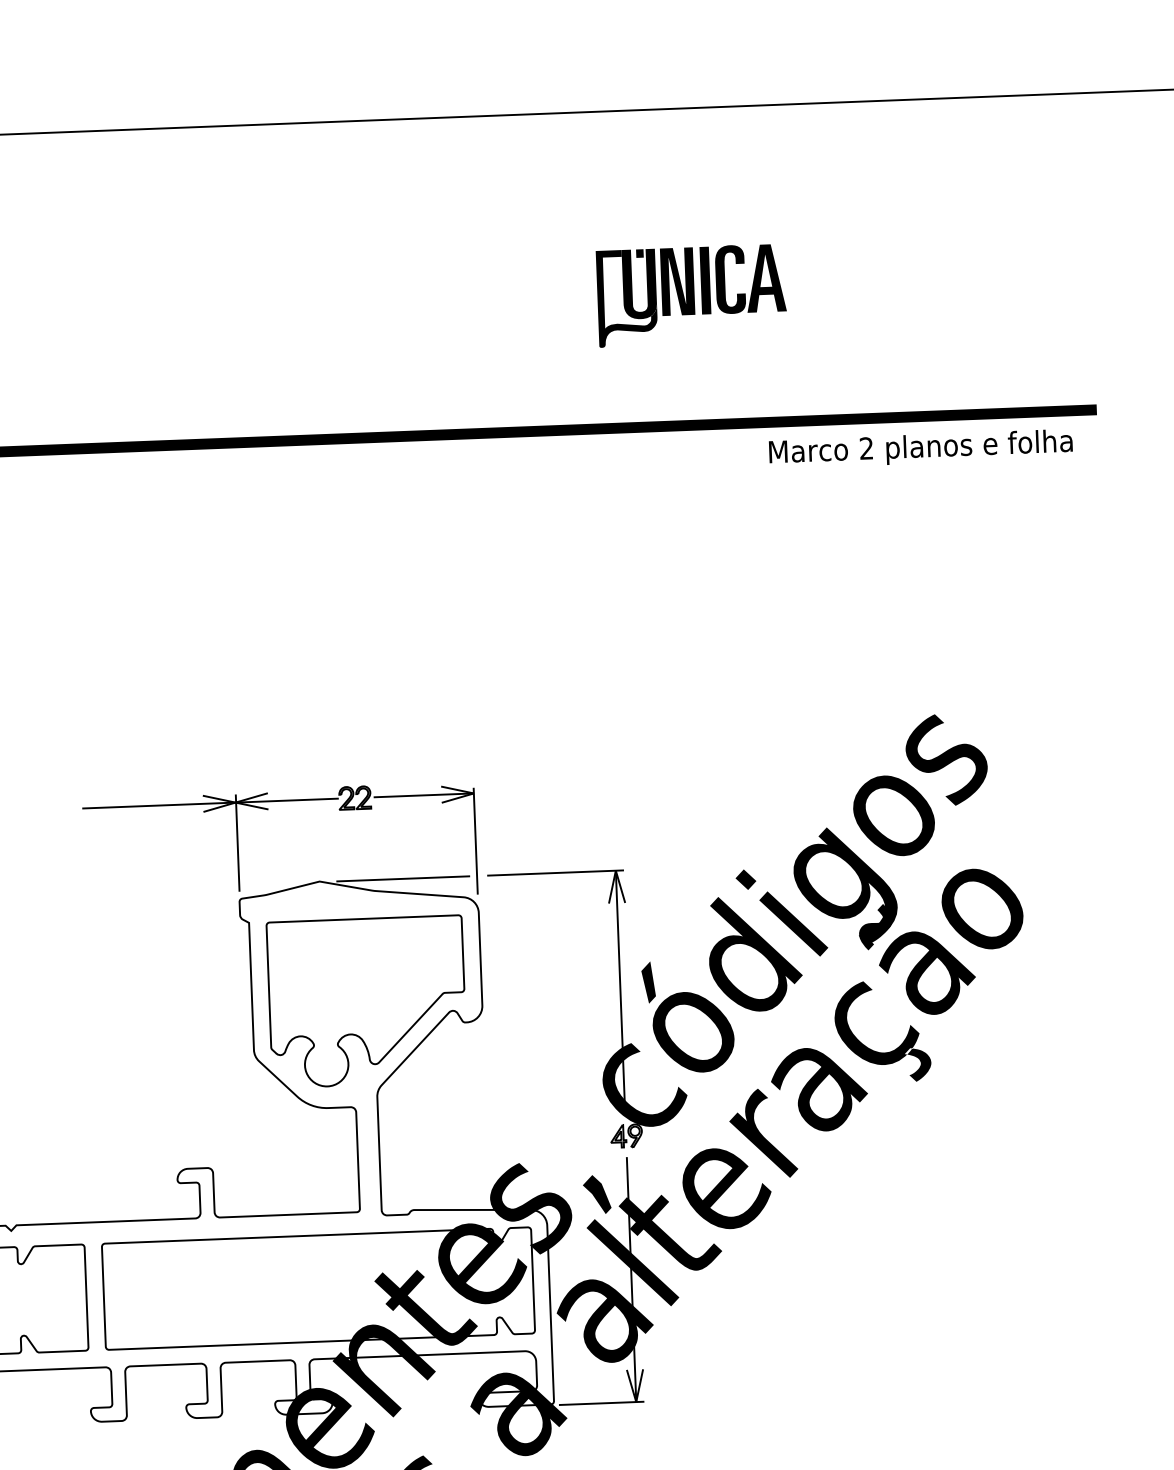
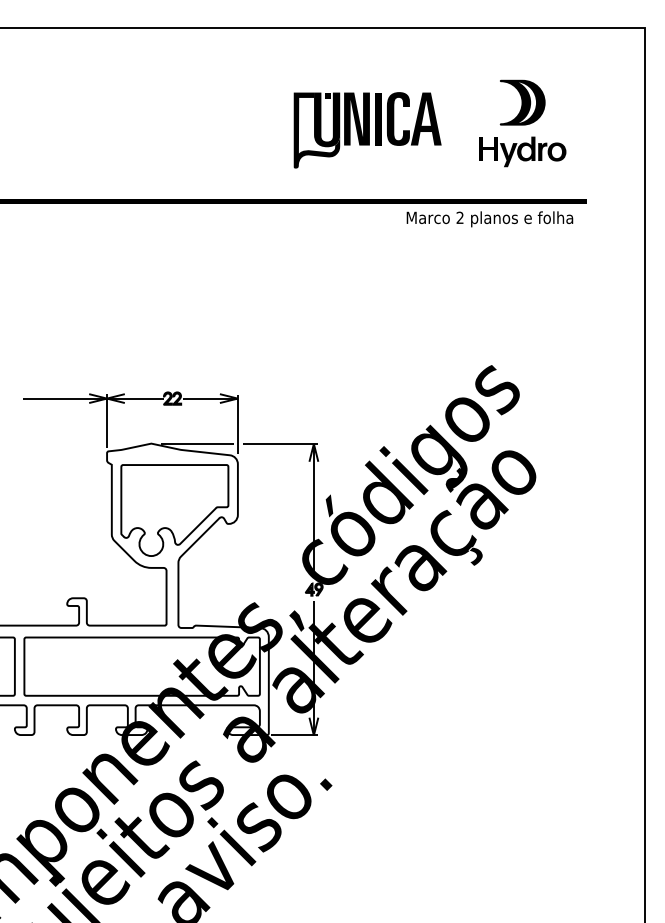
part: (973, 272) -> (522, 123), added
part: (691, 295) -> (367, 130), size x1.43

